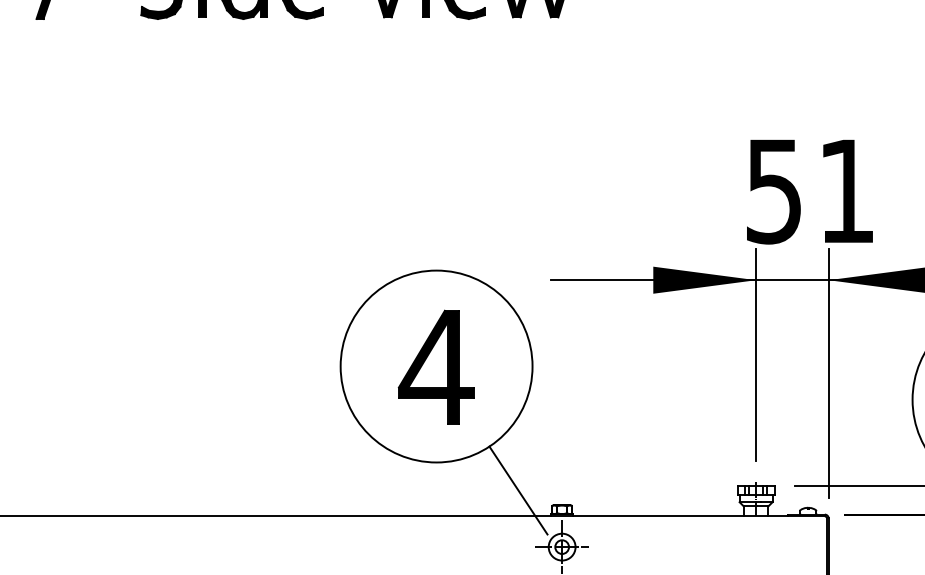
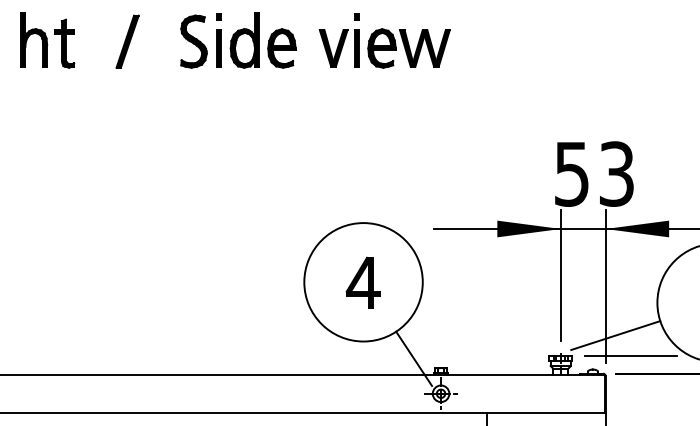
text: (846, 190) -> (616, 173), 51 -> 53
part: (434, 366) -> (362, 282), size x0.71
line: (844, 452) -> (615, 335), added

